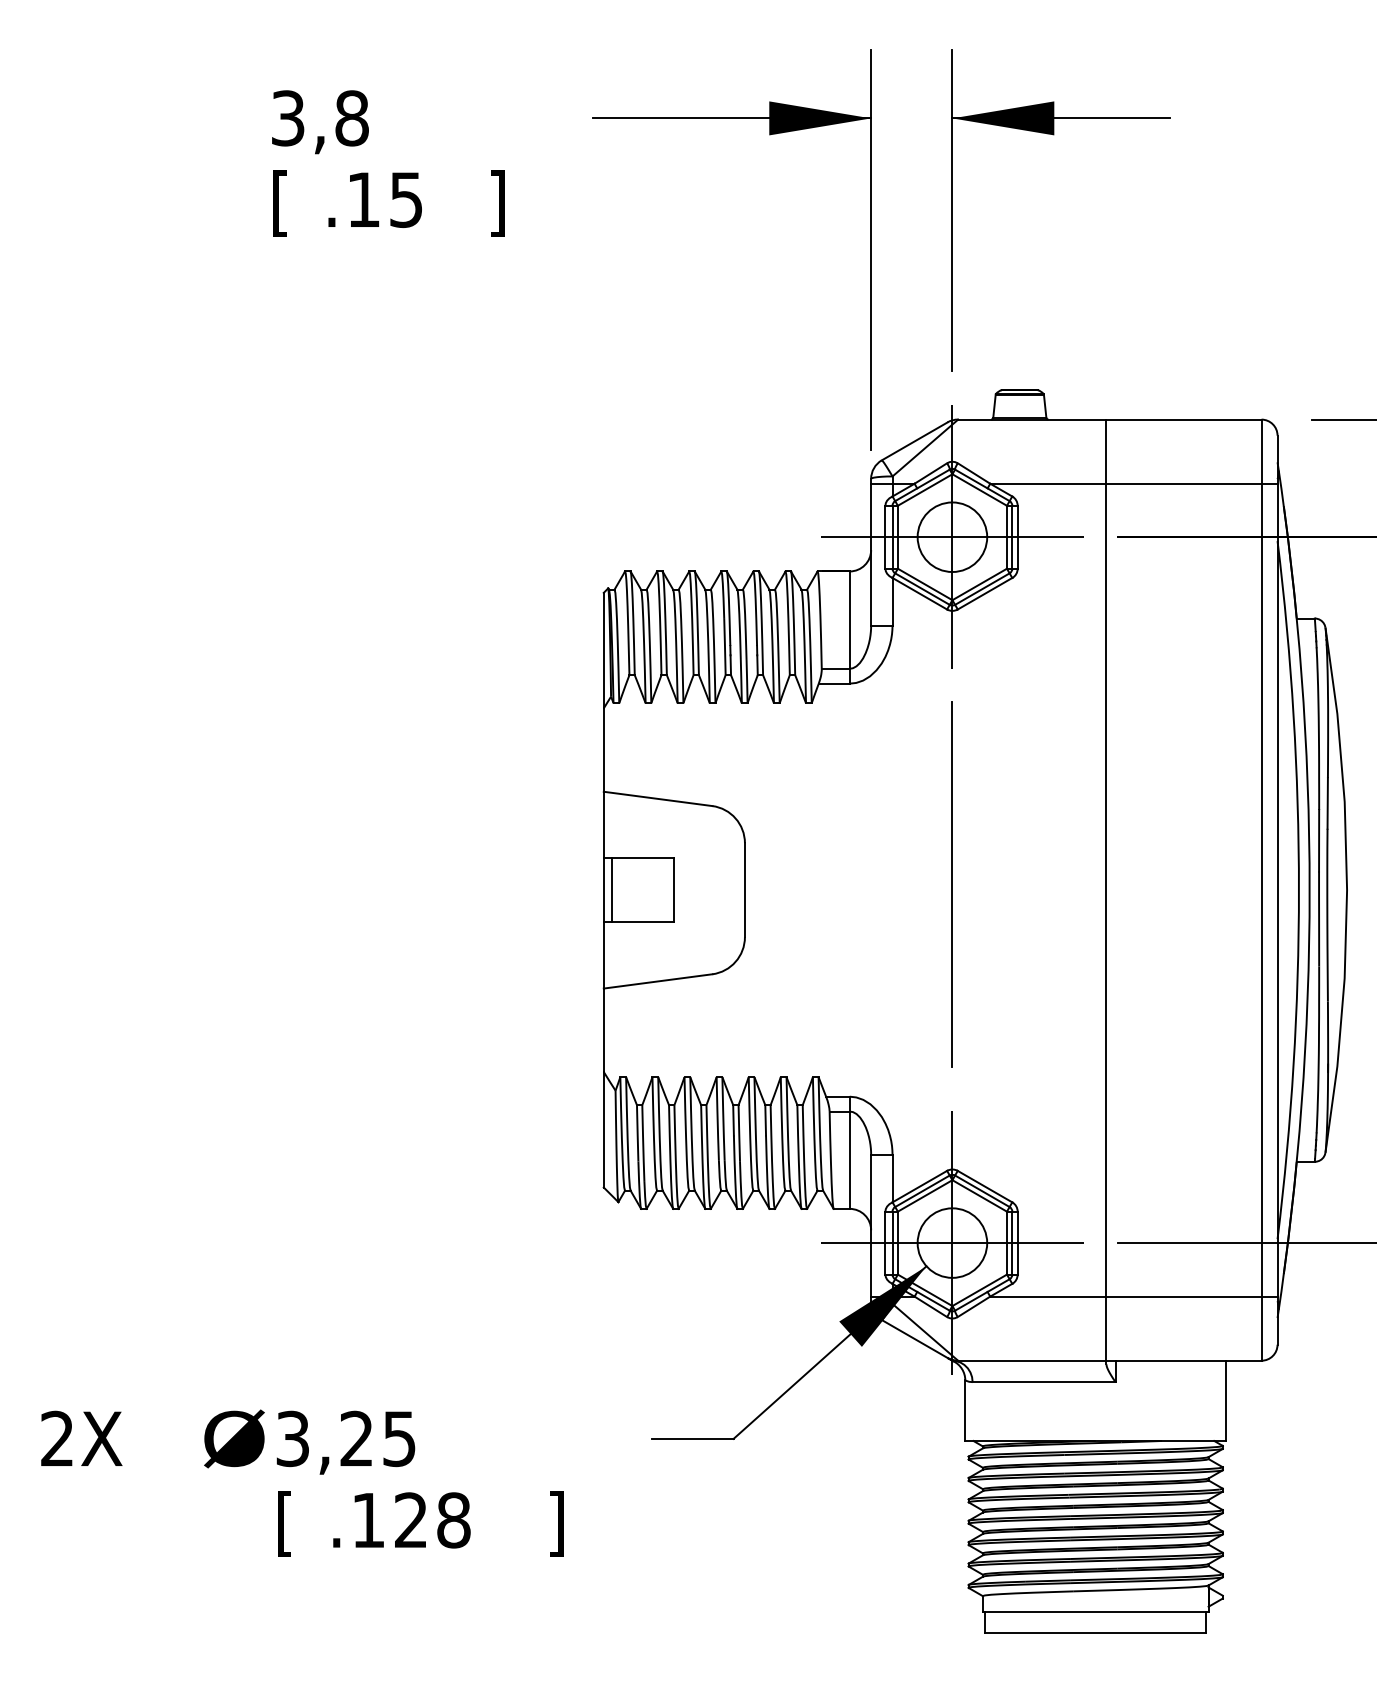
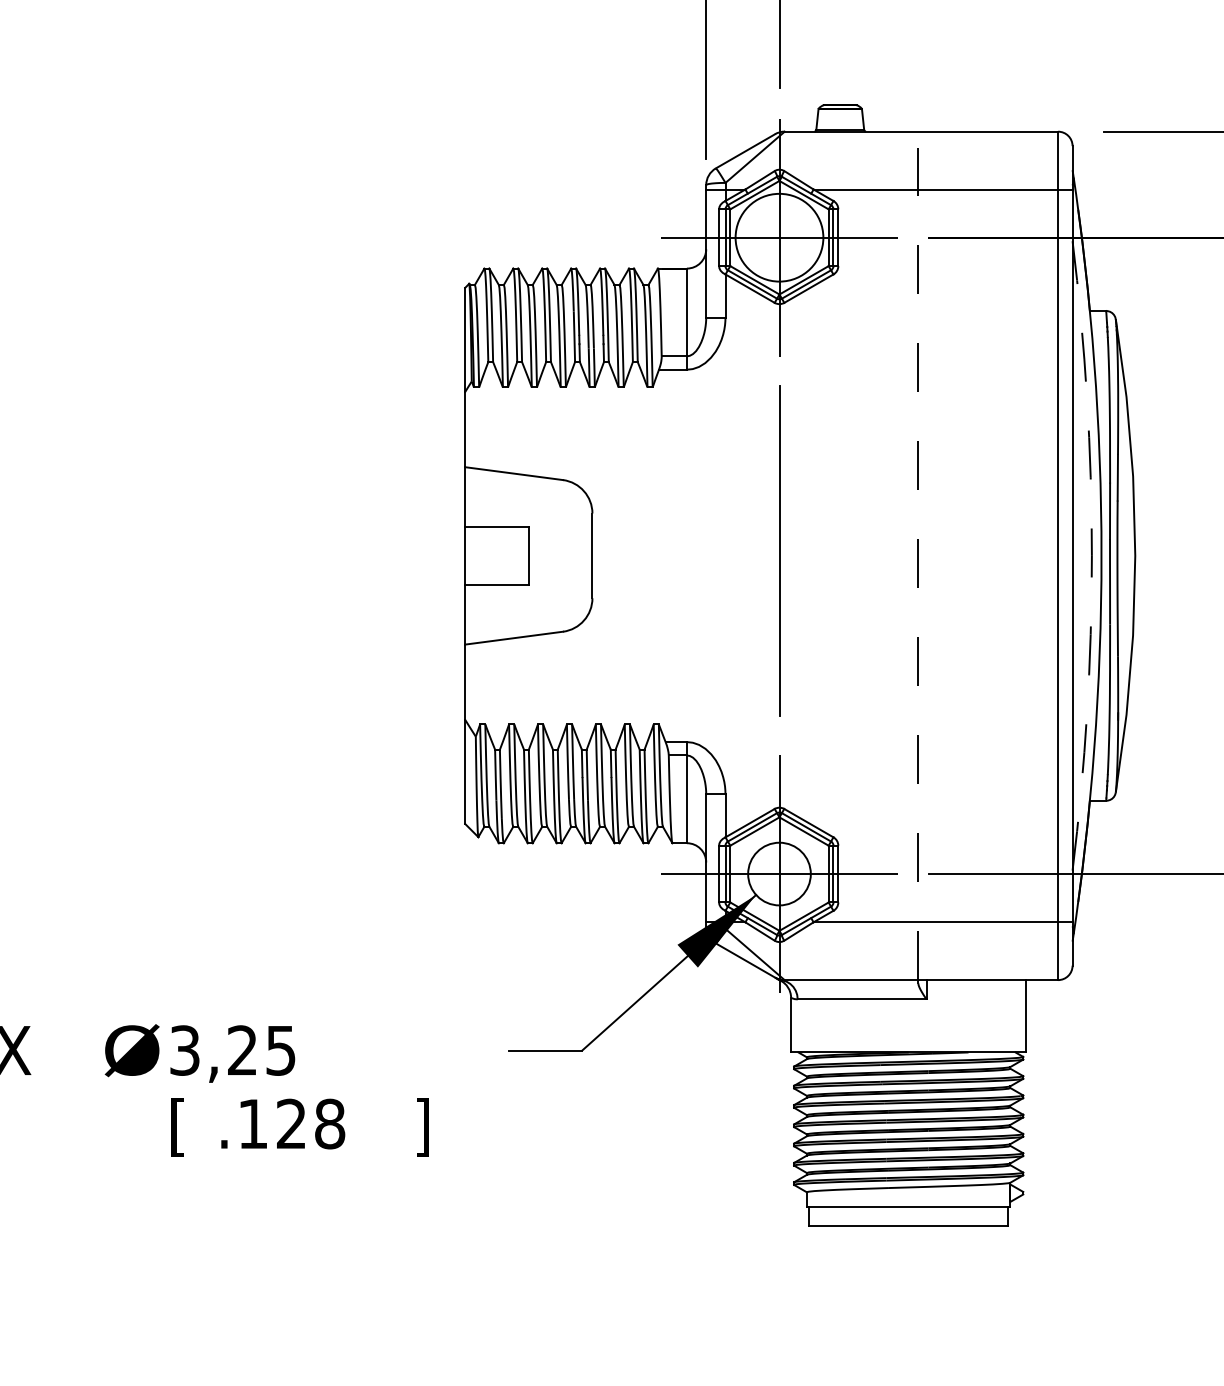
circle: (952, 537) -> (779, 237), size x1.4
line: (611, 890) -> (472, 556), removed
line: (1106, 890) -> (918, 556), solid -> dashed
arc: (1298, 890) -> (1091, 556), solid -> dashed

